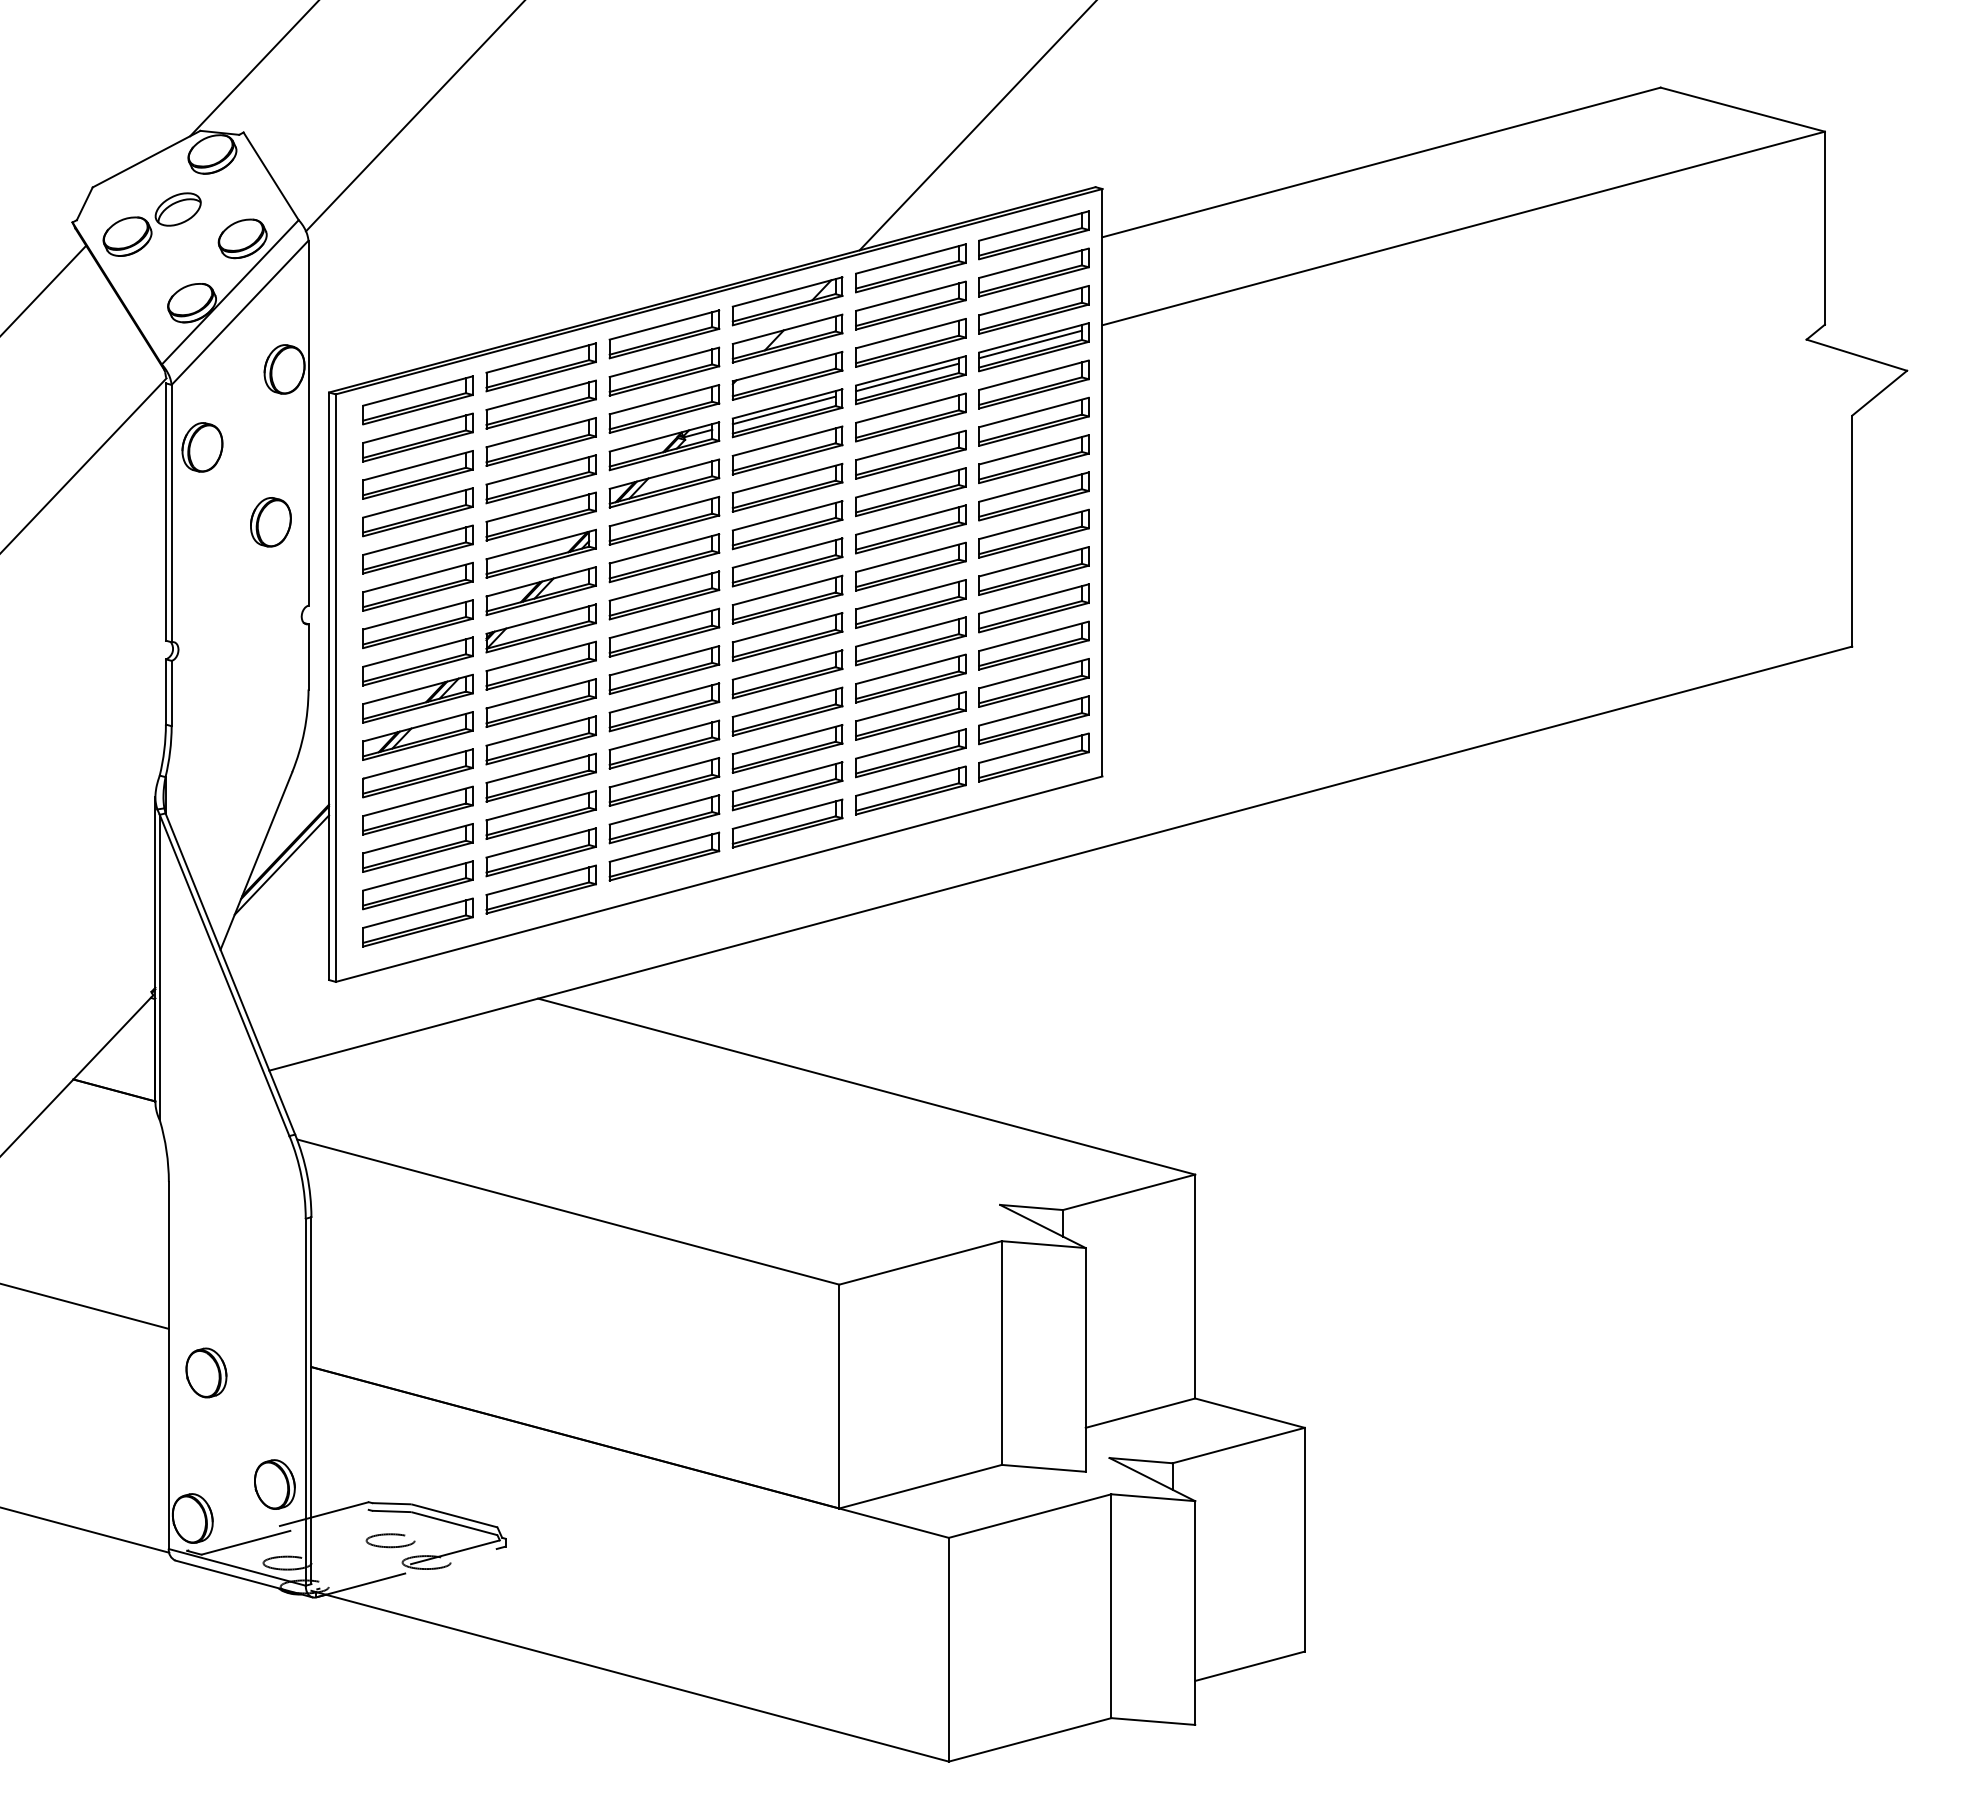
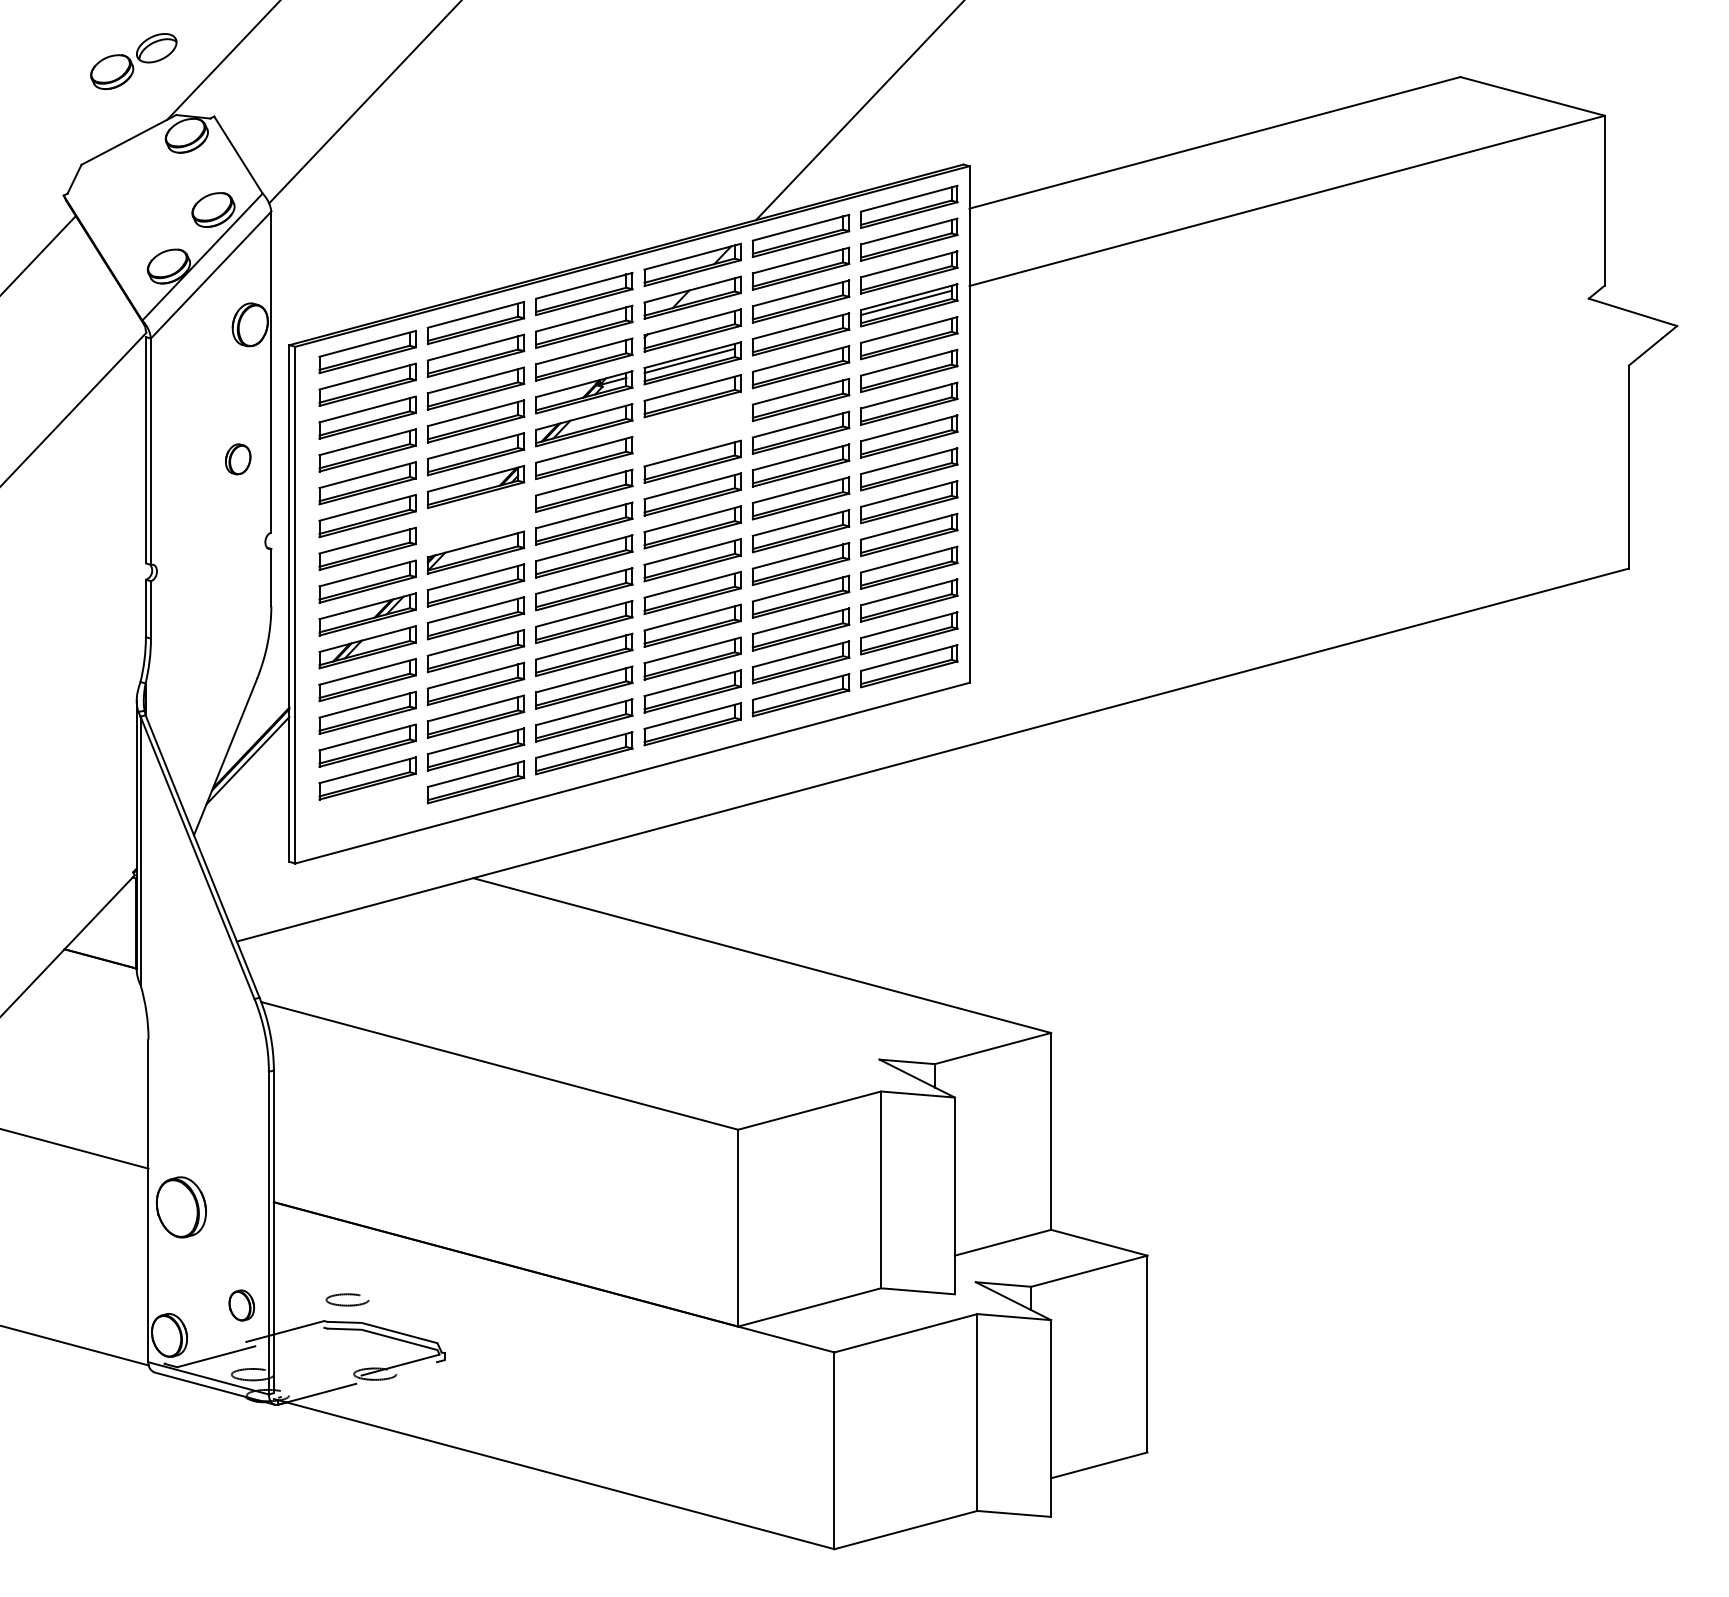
part: (151, 224) -> (133, 61), moved
line: (906, 376) -> (797, 331), removed
part: (201, 447) -> (177, 393), removed
part: (787, 487) -> (692, 428), removed
part: (270, 522) -> (237, 459), size x0.7
part: (540, 590) -> (475, 519), removed
part: (417, 922) -> (367, 811), removed
part: (206, 1373) -> (181, 1207), size x1.4
part: (274, 1484) -> (241, 1305), size x0.7
part: (390, 1540) -> (347, 1299), moved

